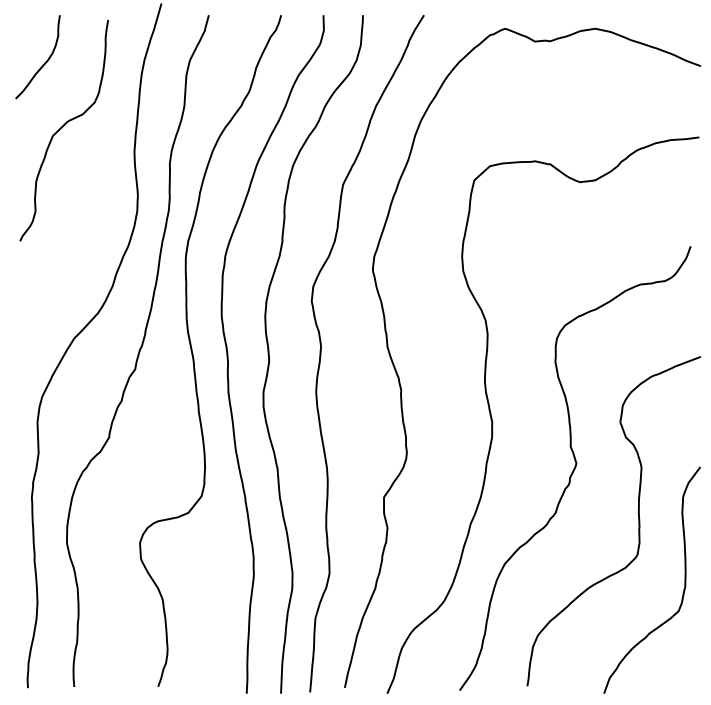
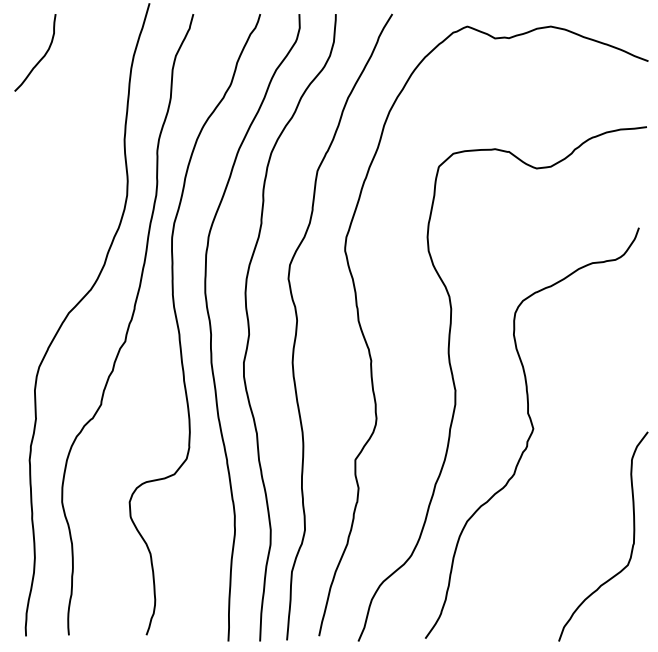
curve: (63, 128) -> (58, 118), removed
curve: (638, 520) -> (590, 481), removed

